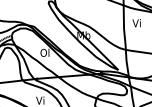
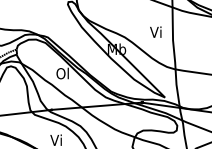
text: (136, 23) -> (155, 32), moved

